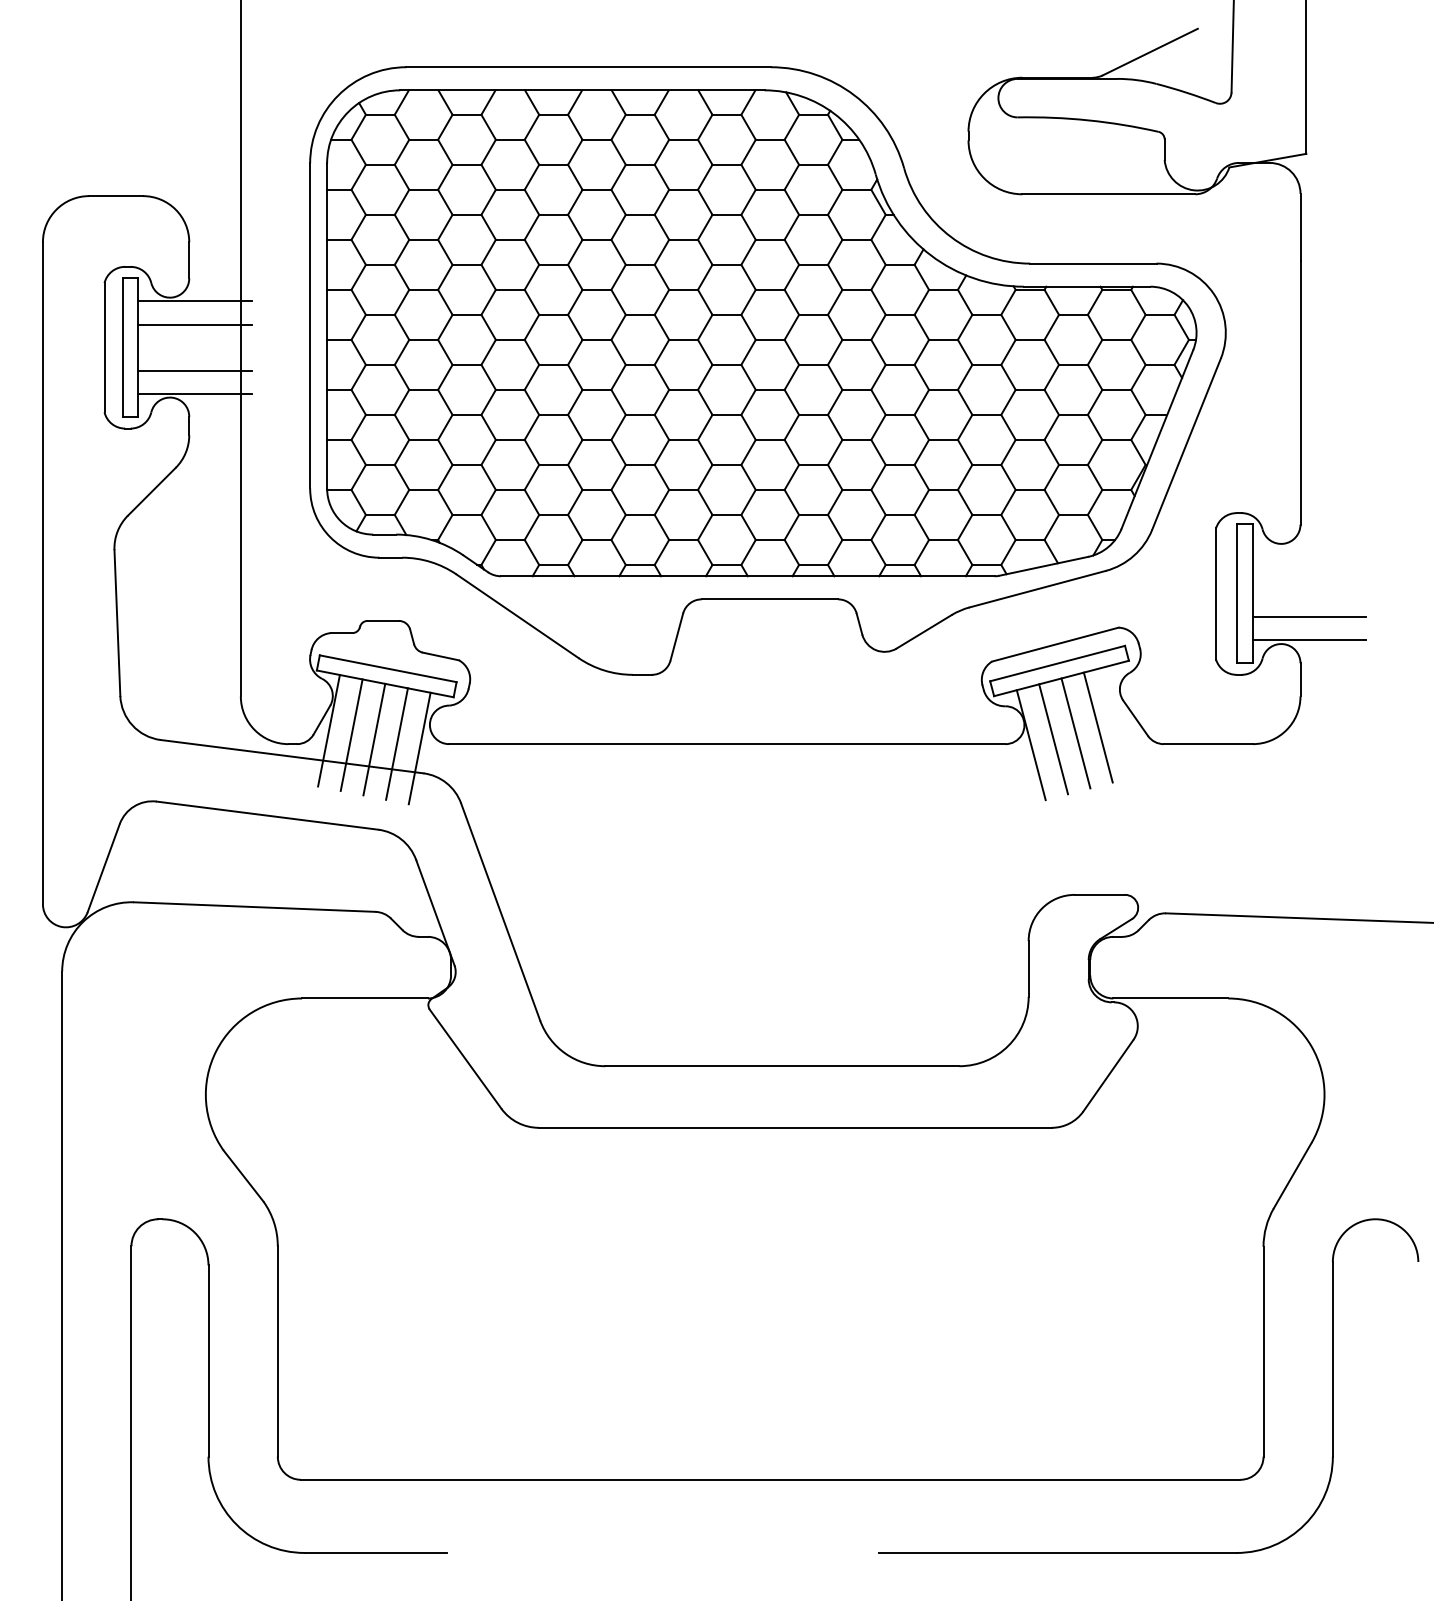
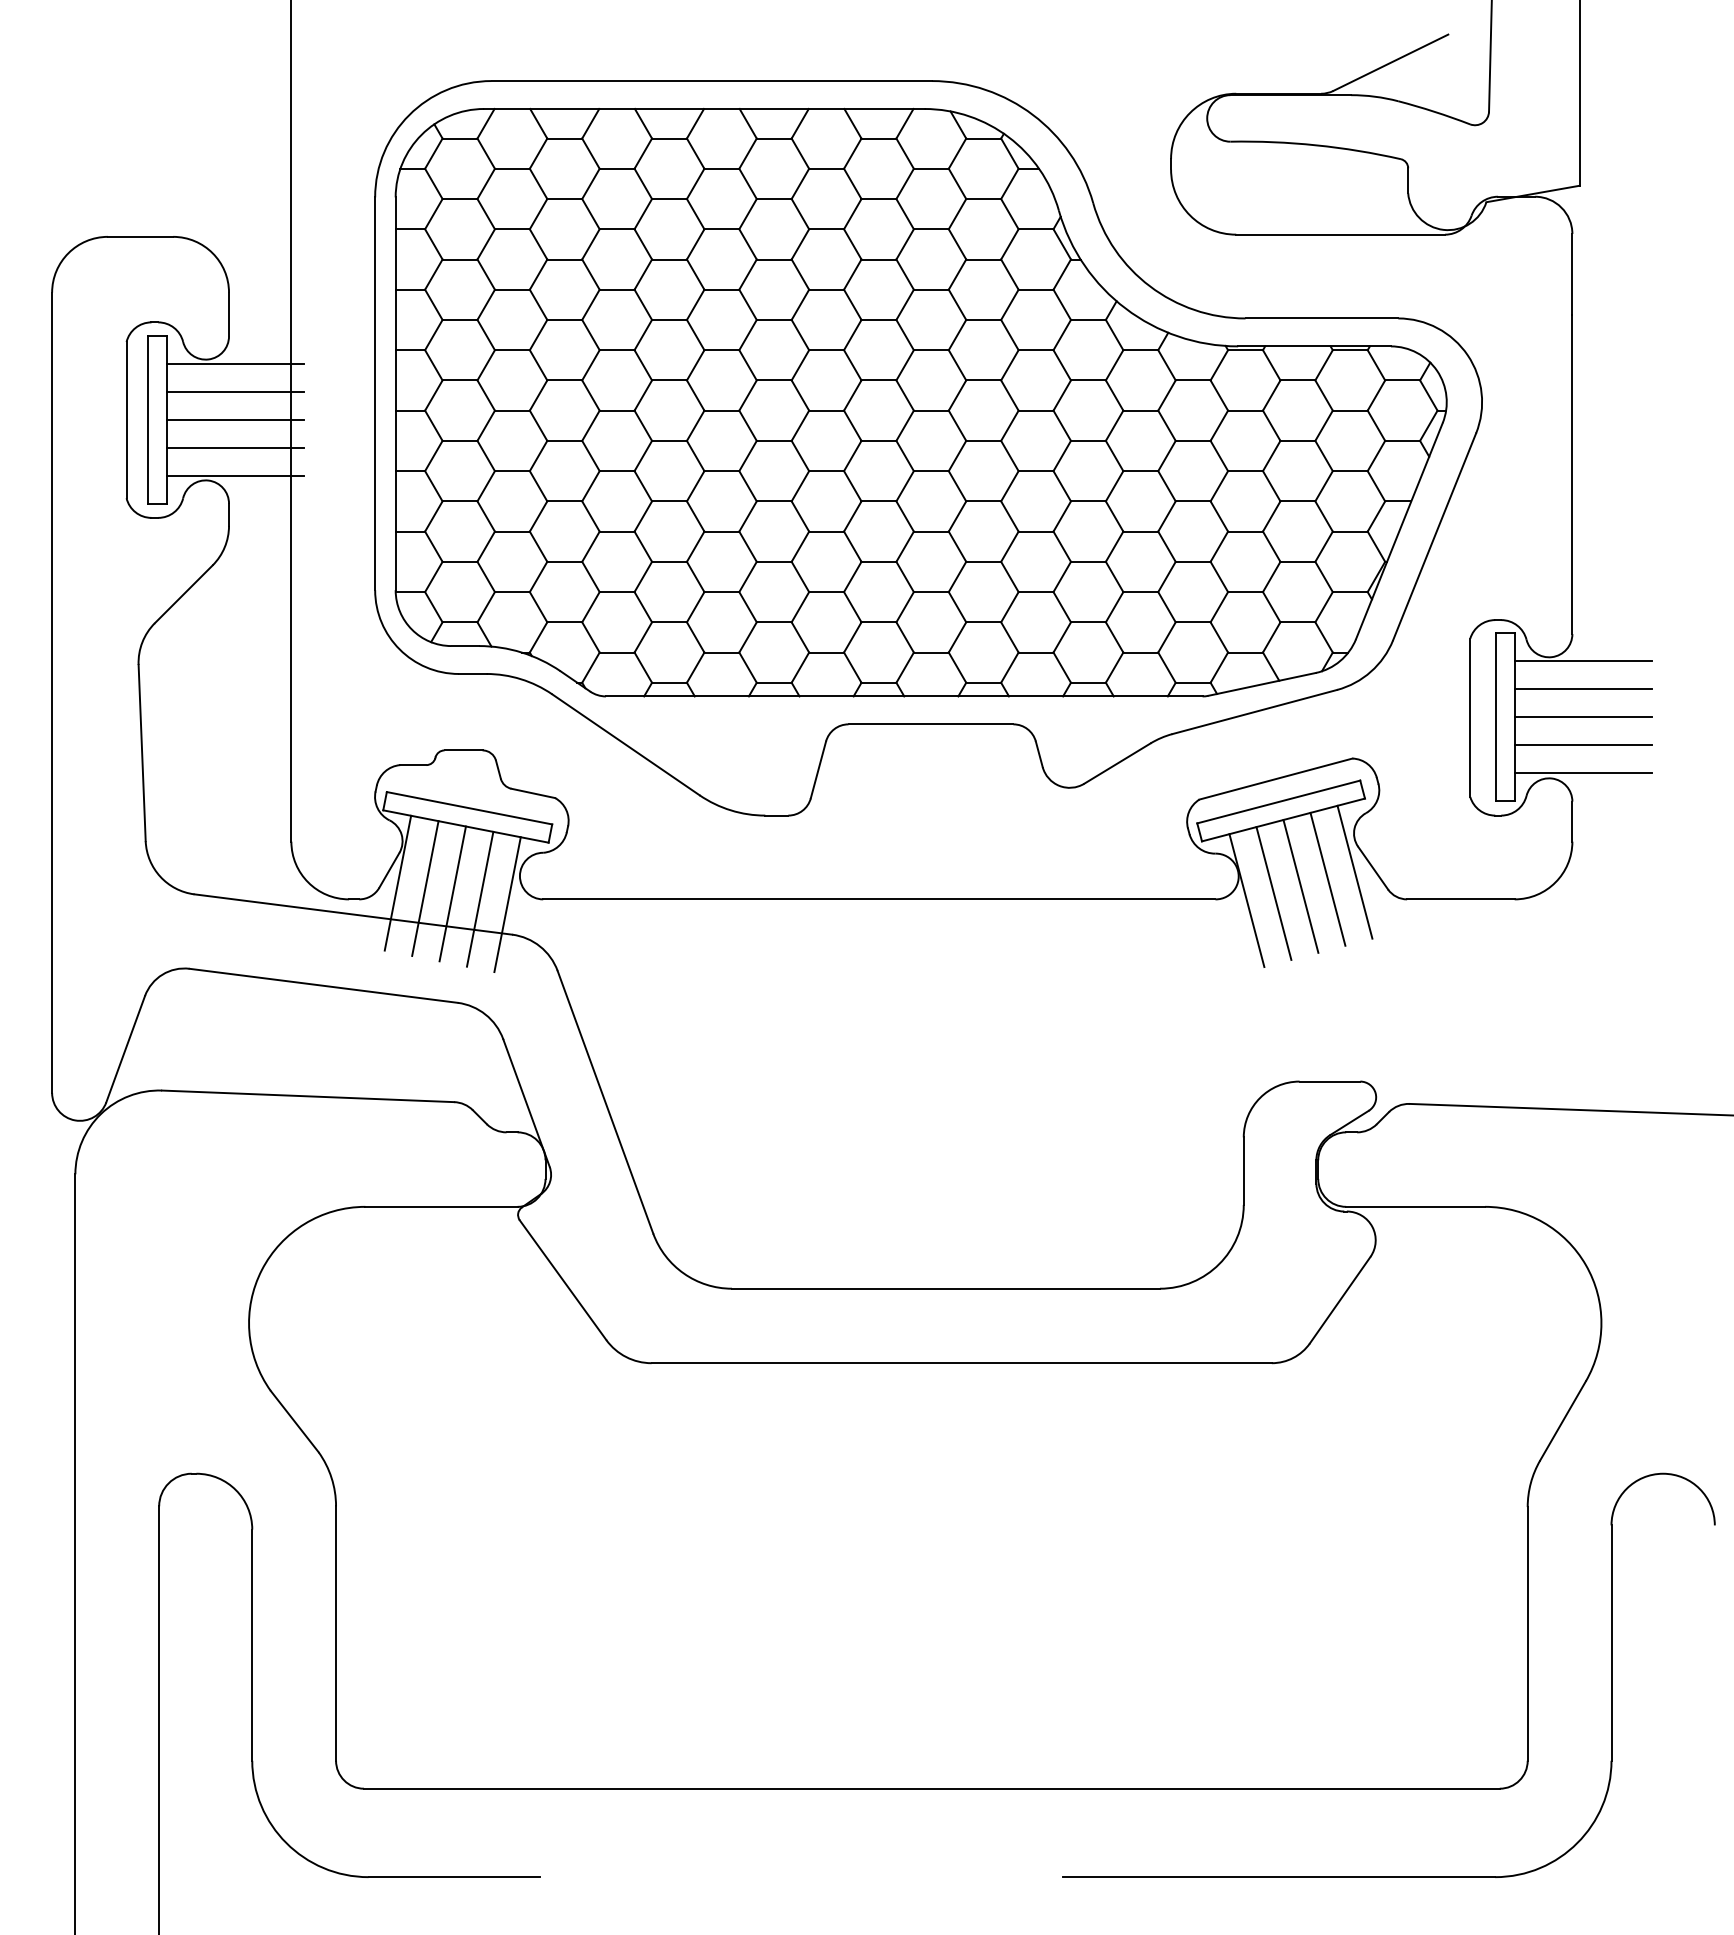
line: (194, 347) -> (235, 419), added
line: (1309, 547) -> (1583, 661), added
line: (1309, 570) -> (1583, 689), added
line: (1309, 593) -> (1583, 717), added
line: (1120, 721) -> (1354, 871), added

